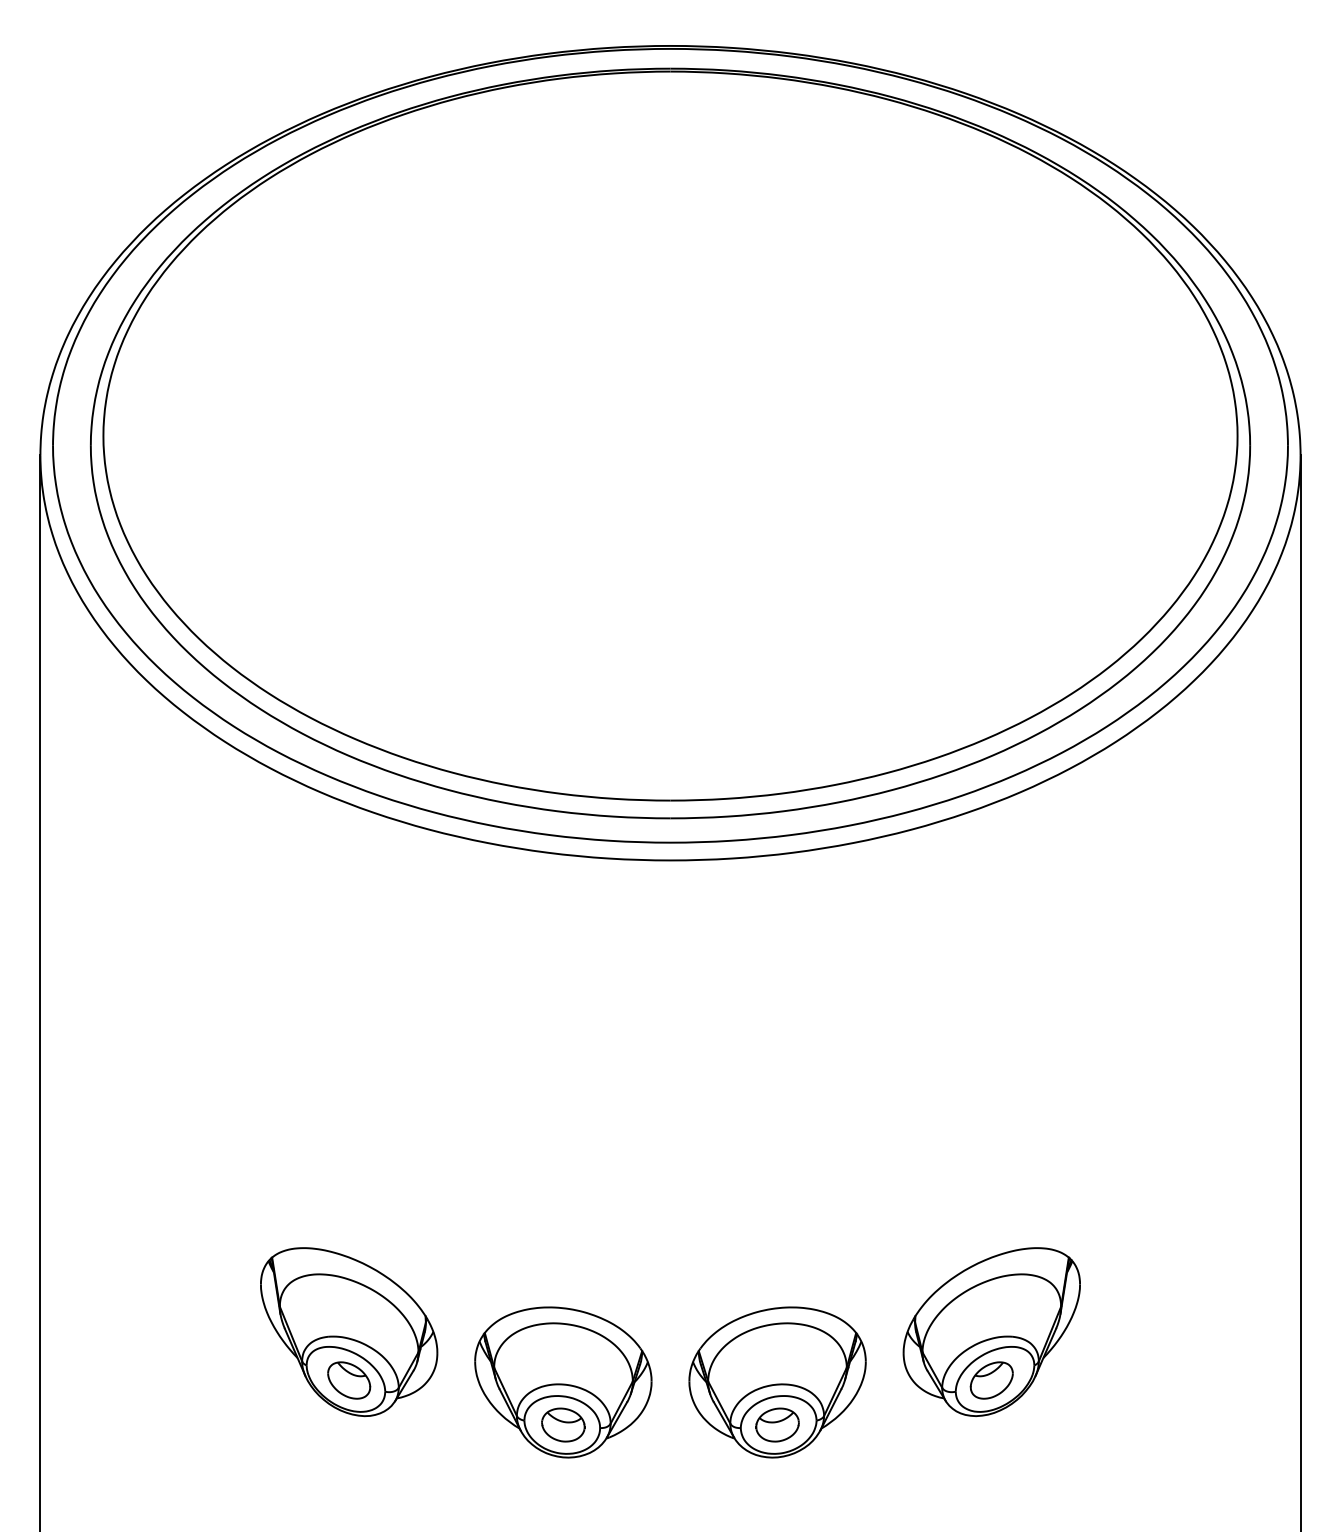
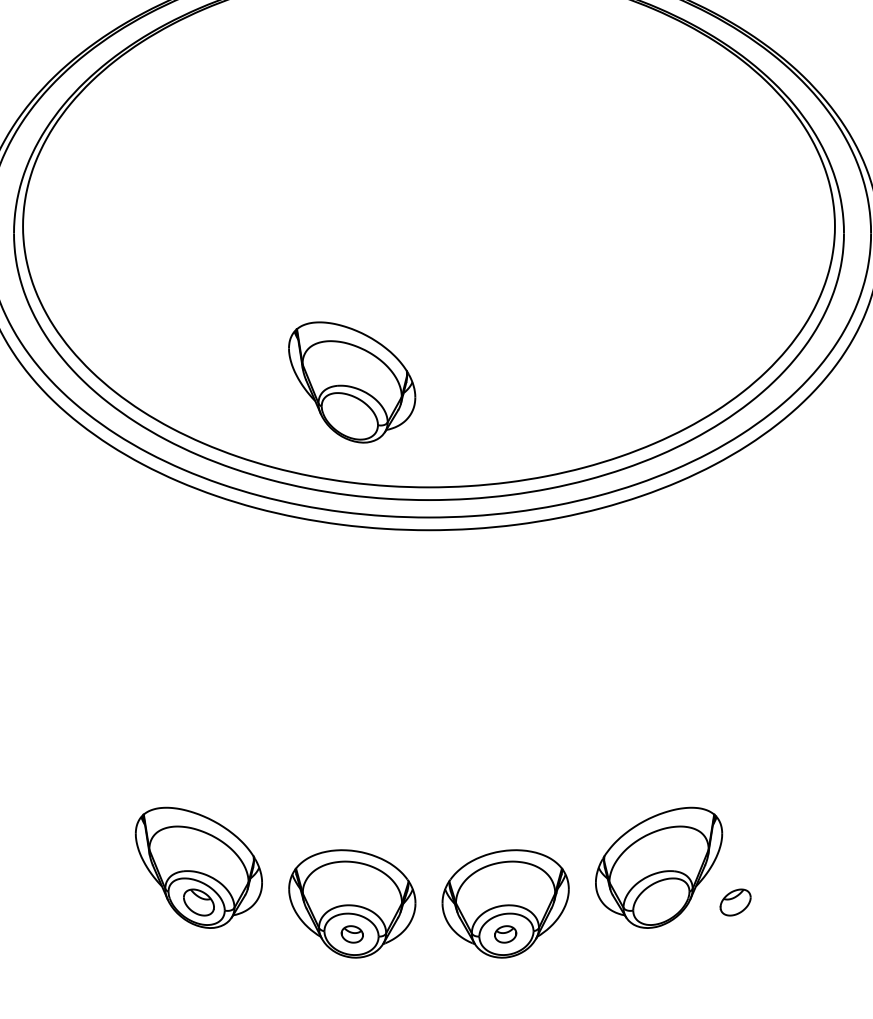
part: (563, 654) -> (352, 382), added
part: (991, 1380) -> (735, 902), moved
part: (563, 1424) -> (352, 934), size x0.7
part: (777, 1424) -> (505, 934), size x0.7

